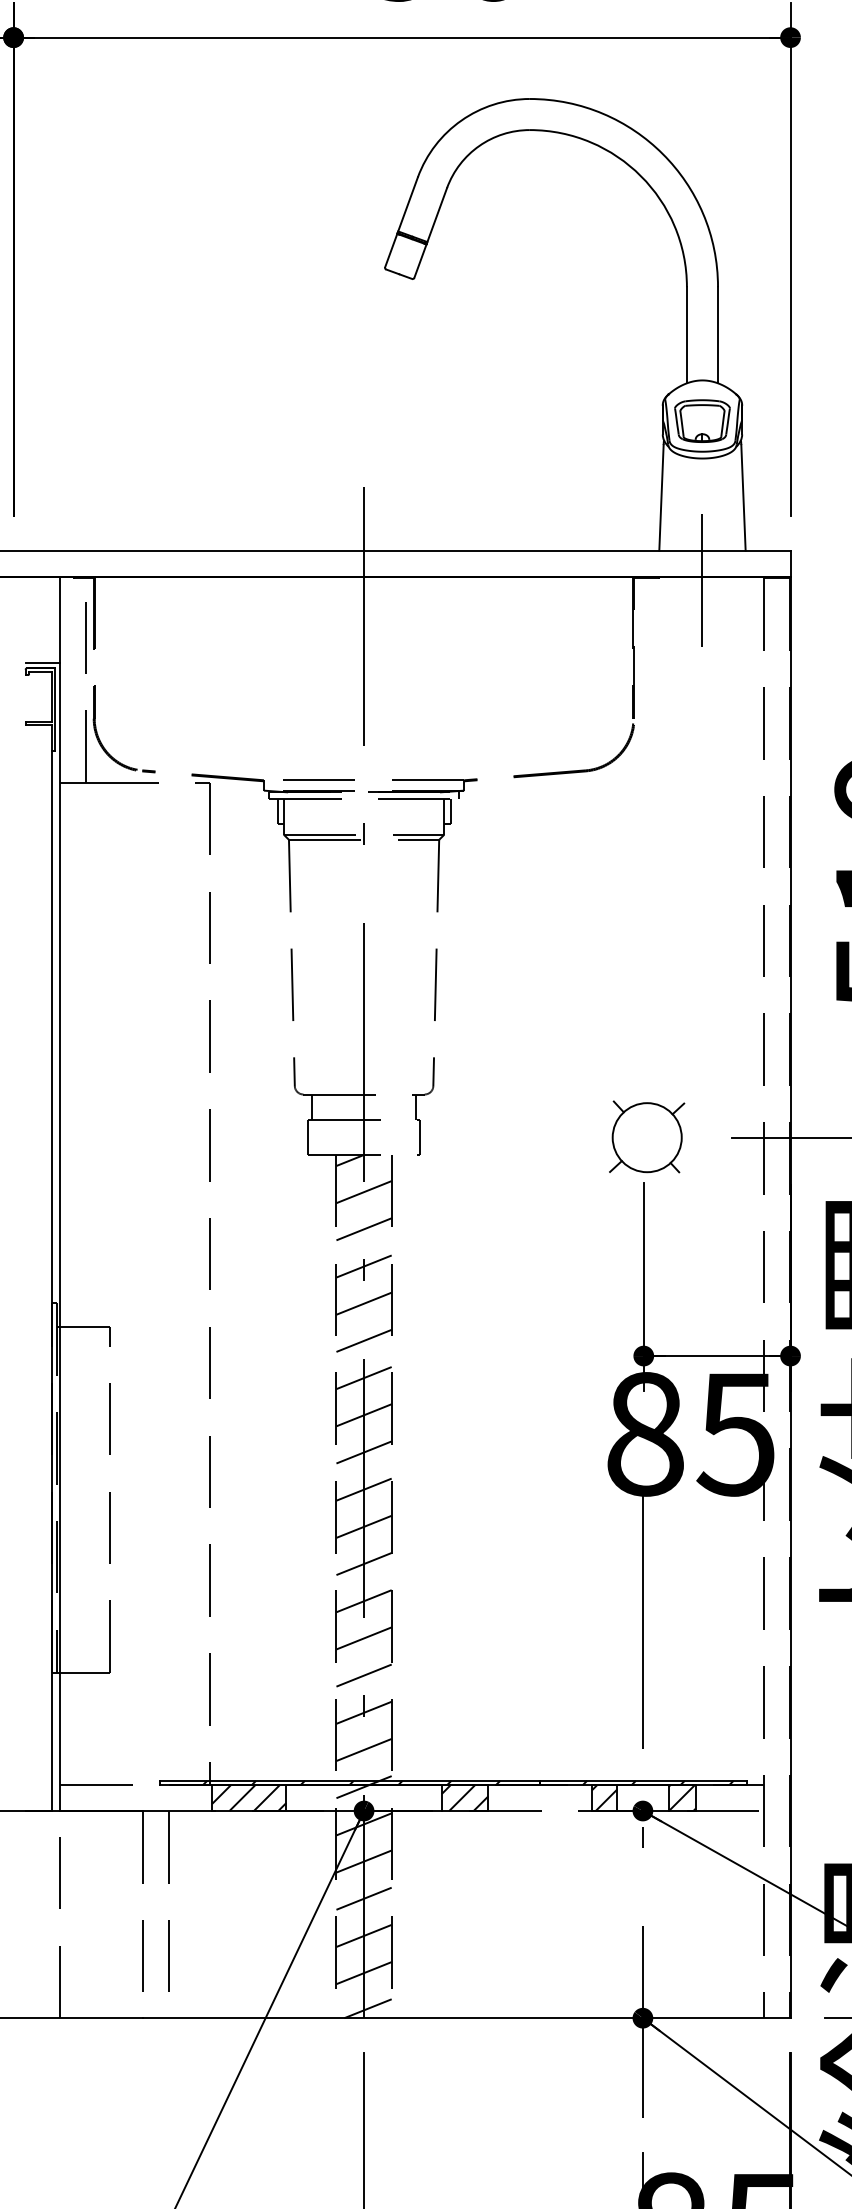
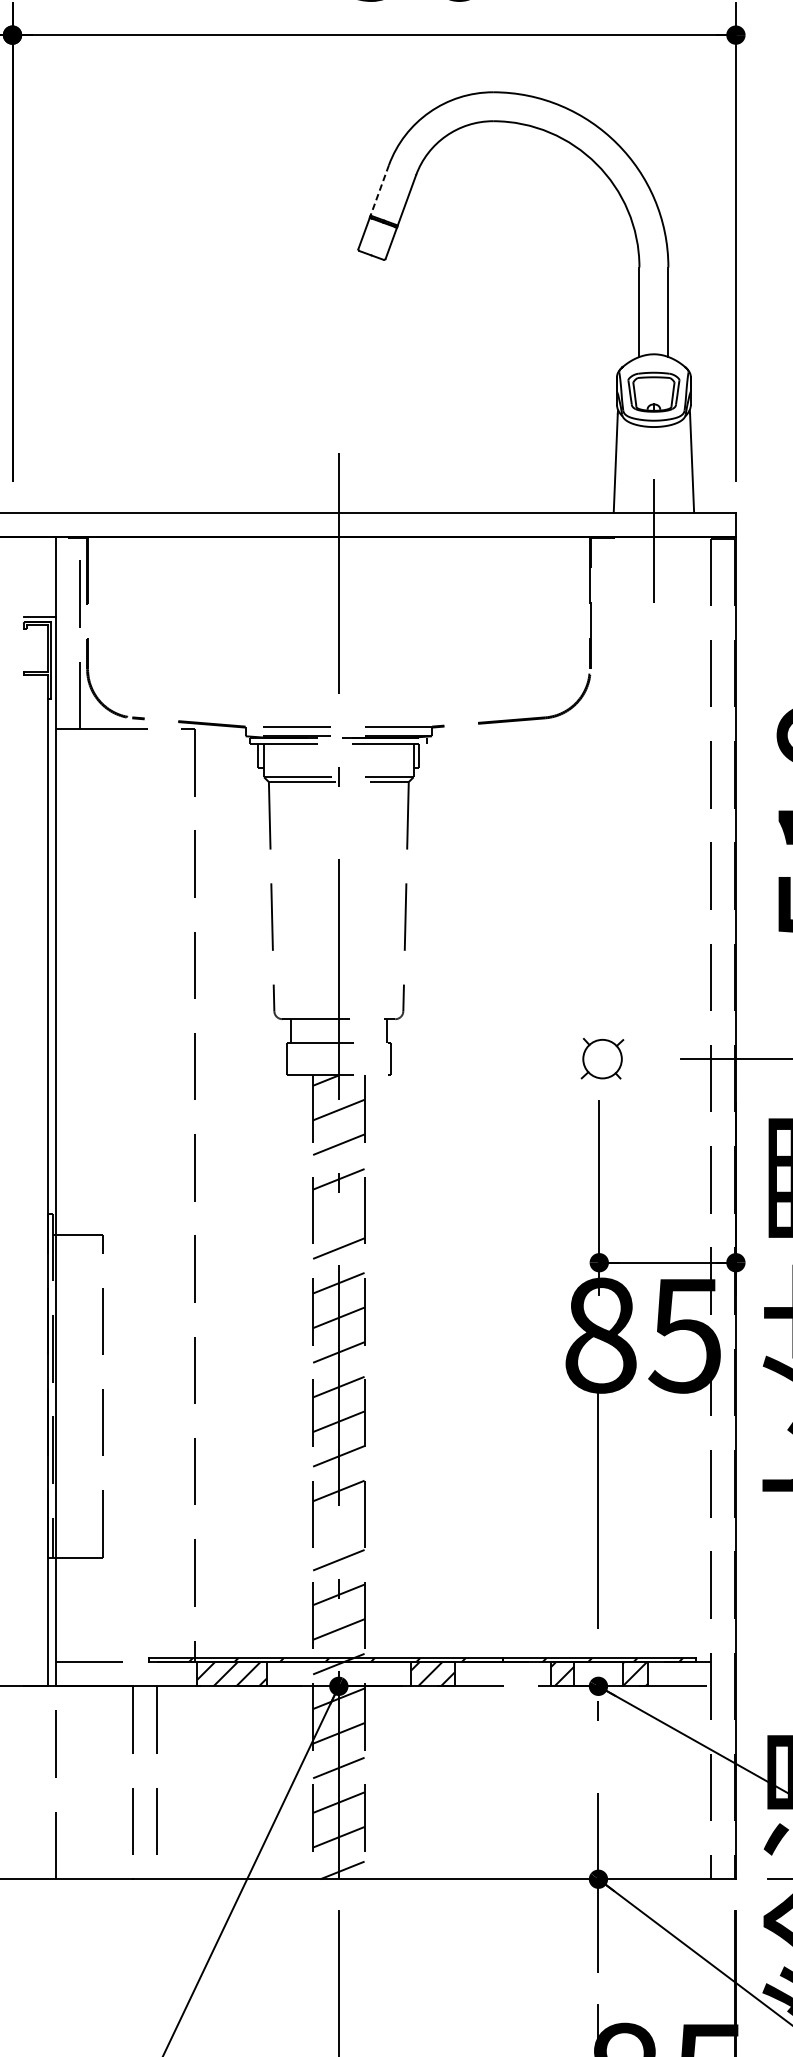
line: (407, 205) -> (379, 191), solid -> dashed
part: (647, 1136) -> (602, 1058), size x0.6
line: (363, 1303) -> (338, 1213), removed
line: (363, 1638) -> (338, 1525), removed

